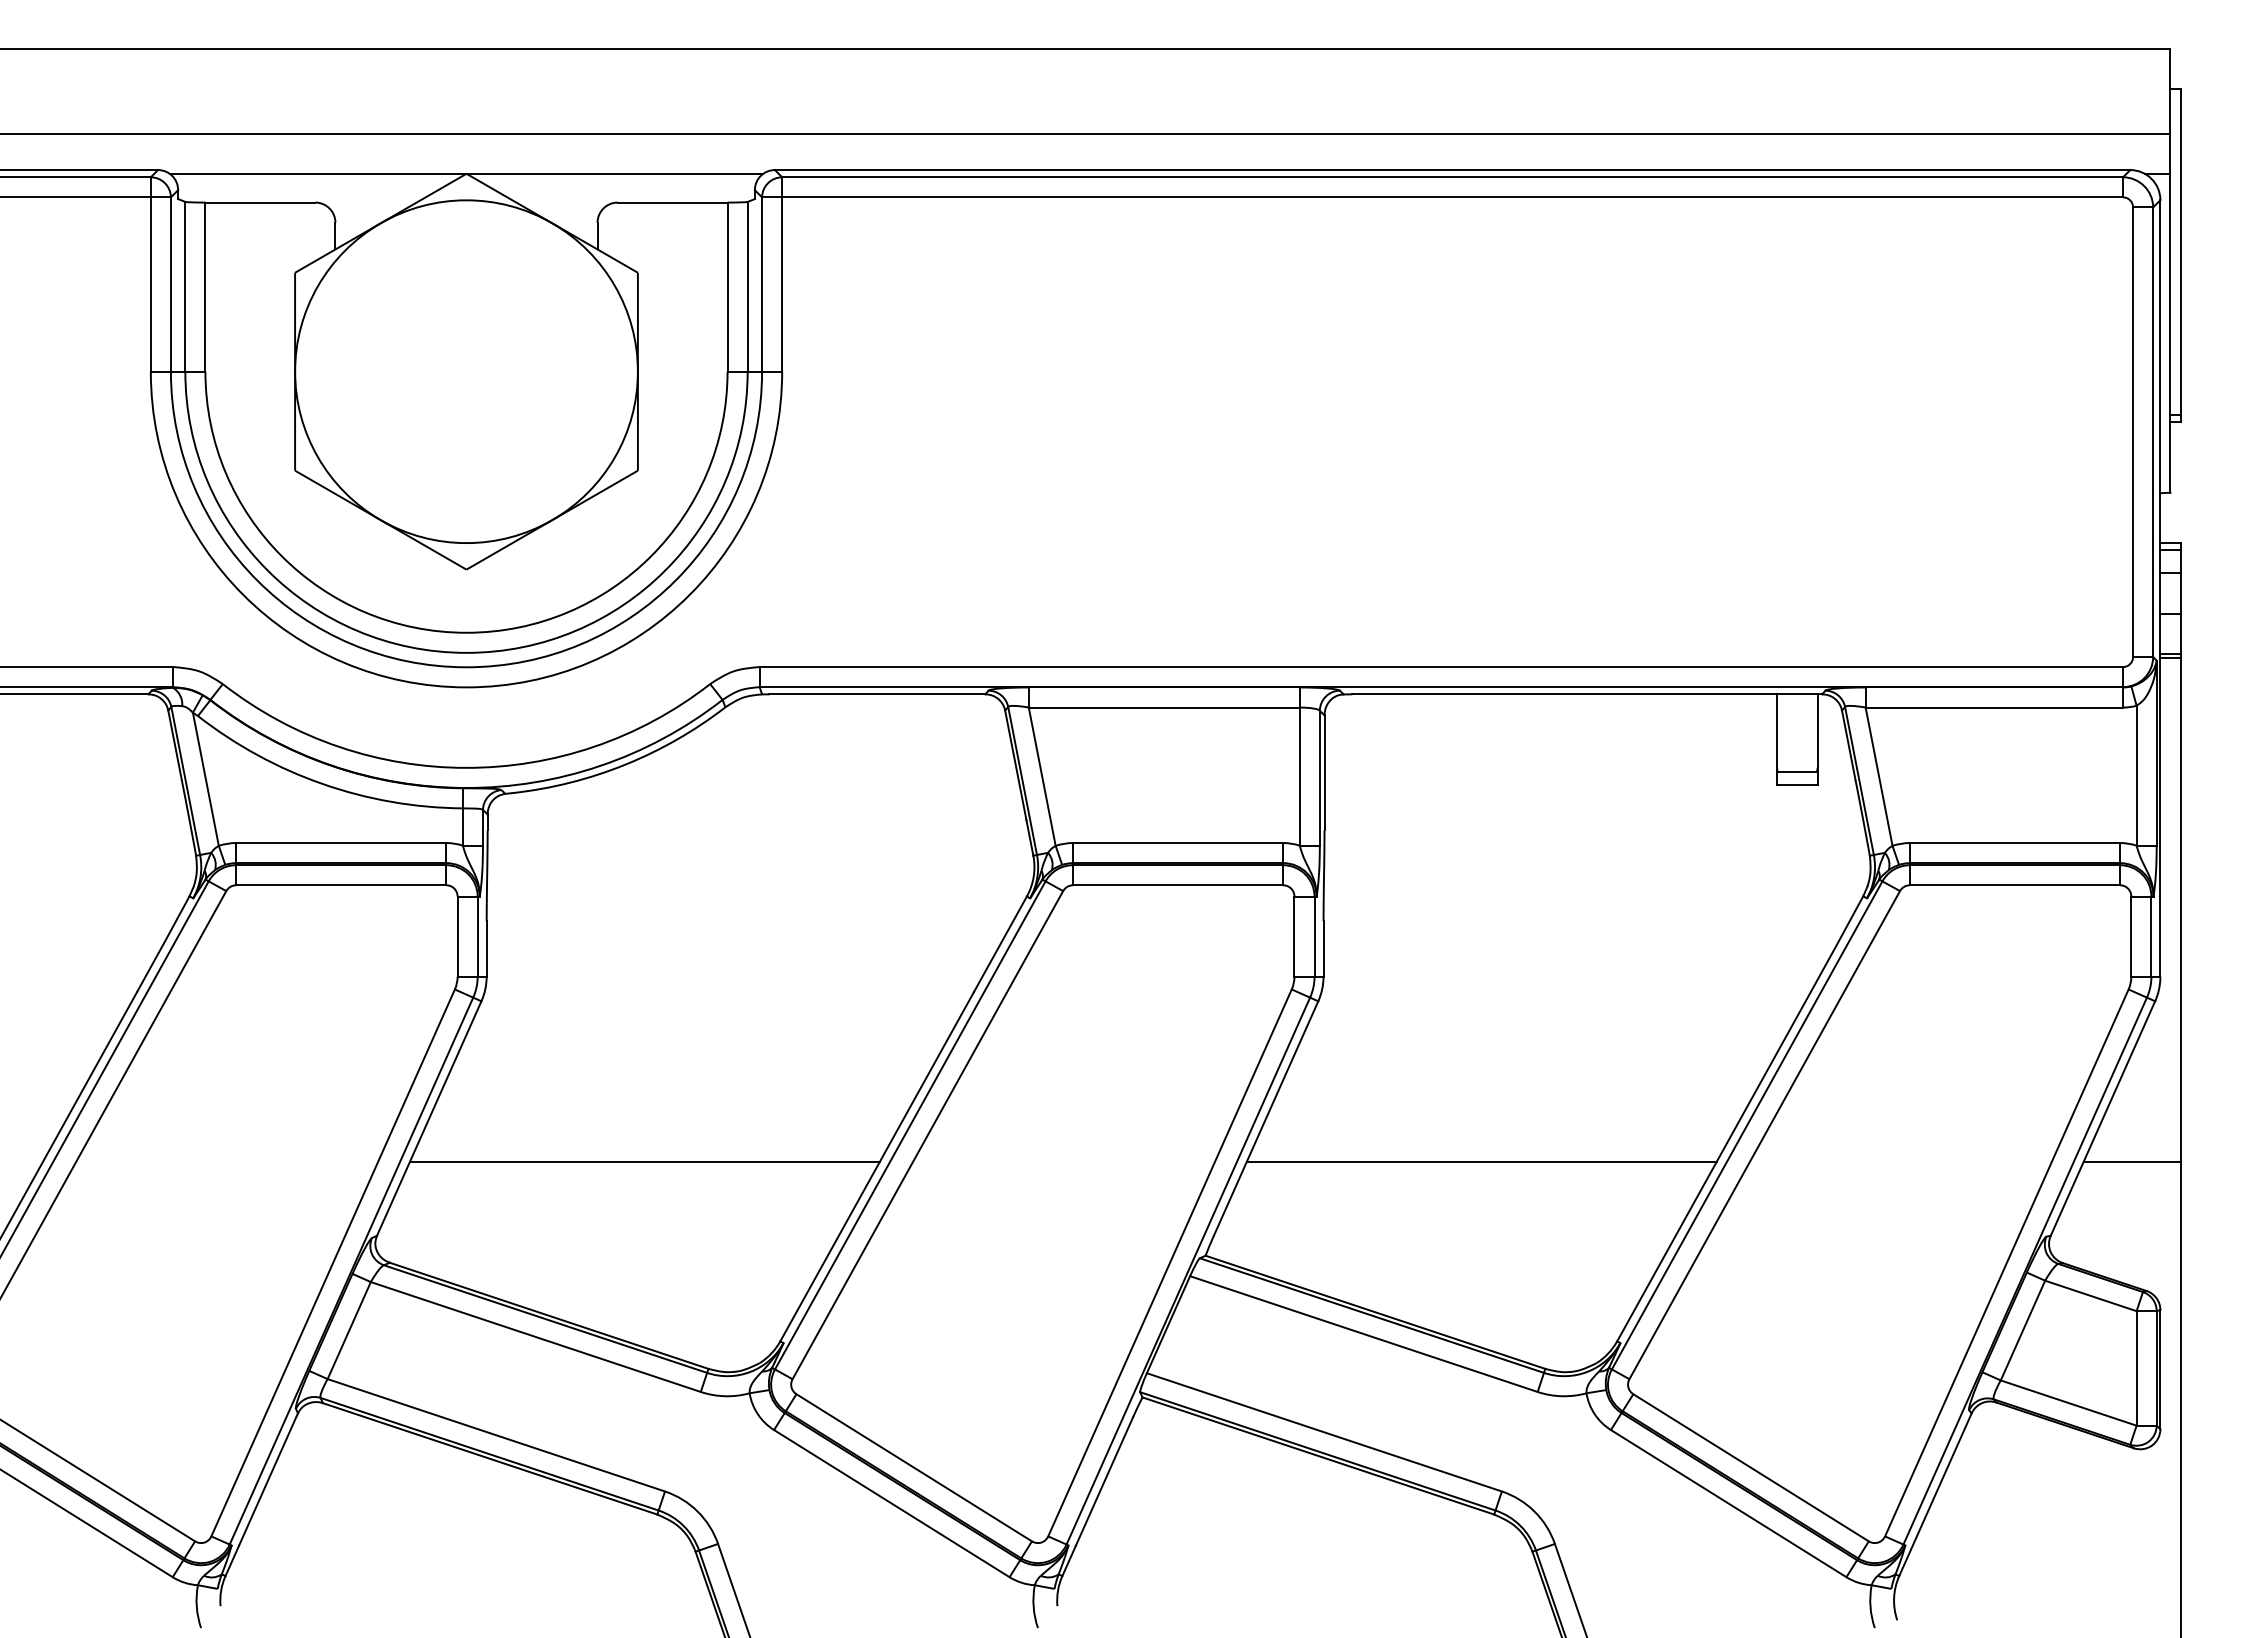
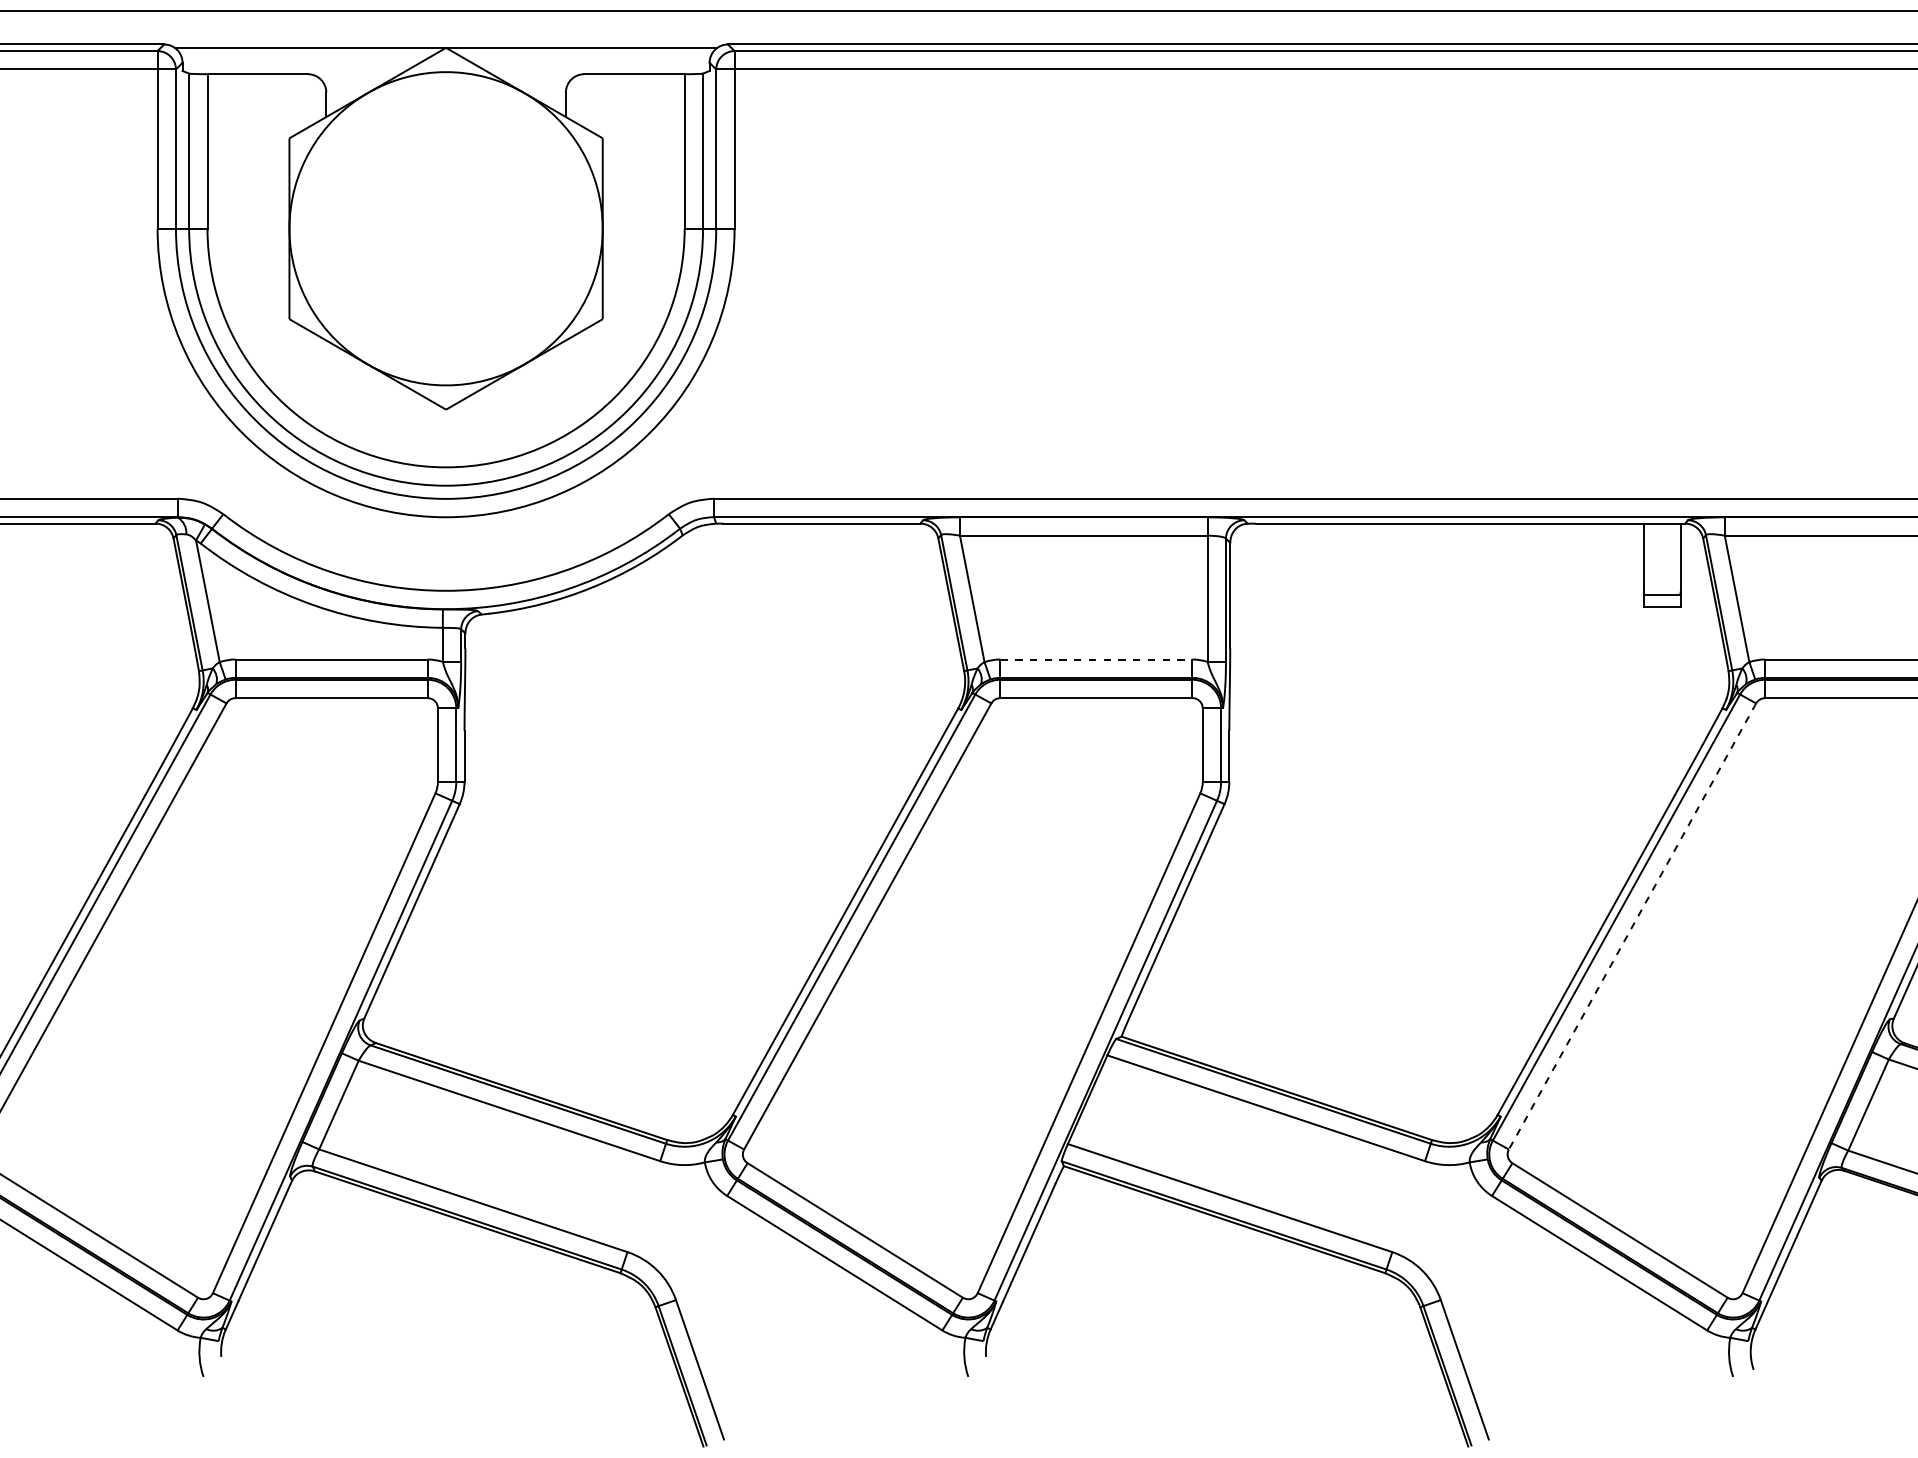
line: (1178, 843) -> (1096, 659), solid -> dashed
line: (1764, 1135) -> (1632, 926), solid -> dashed
line: (644, 1162) -> (608, 951), removed
line: (1481, 1162) -> (1373, 951), removed

